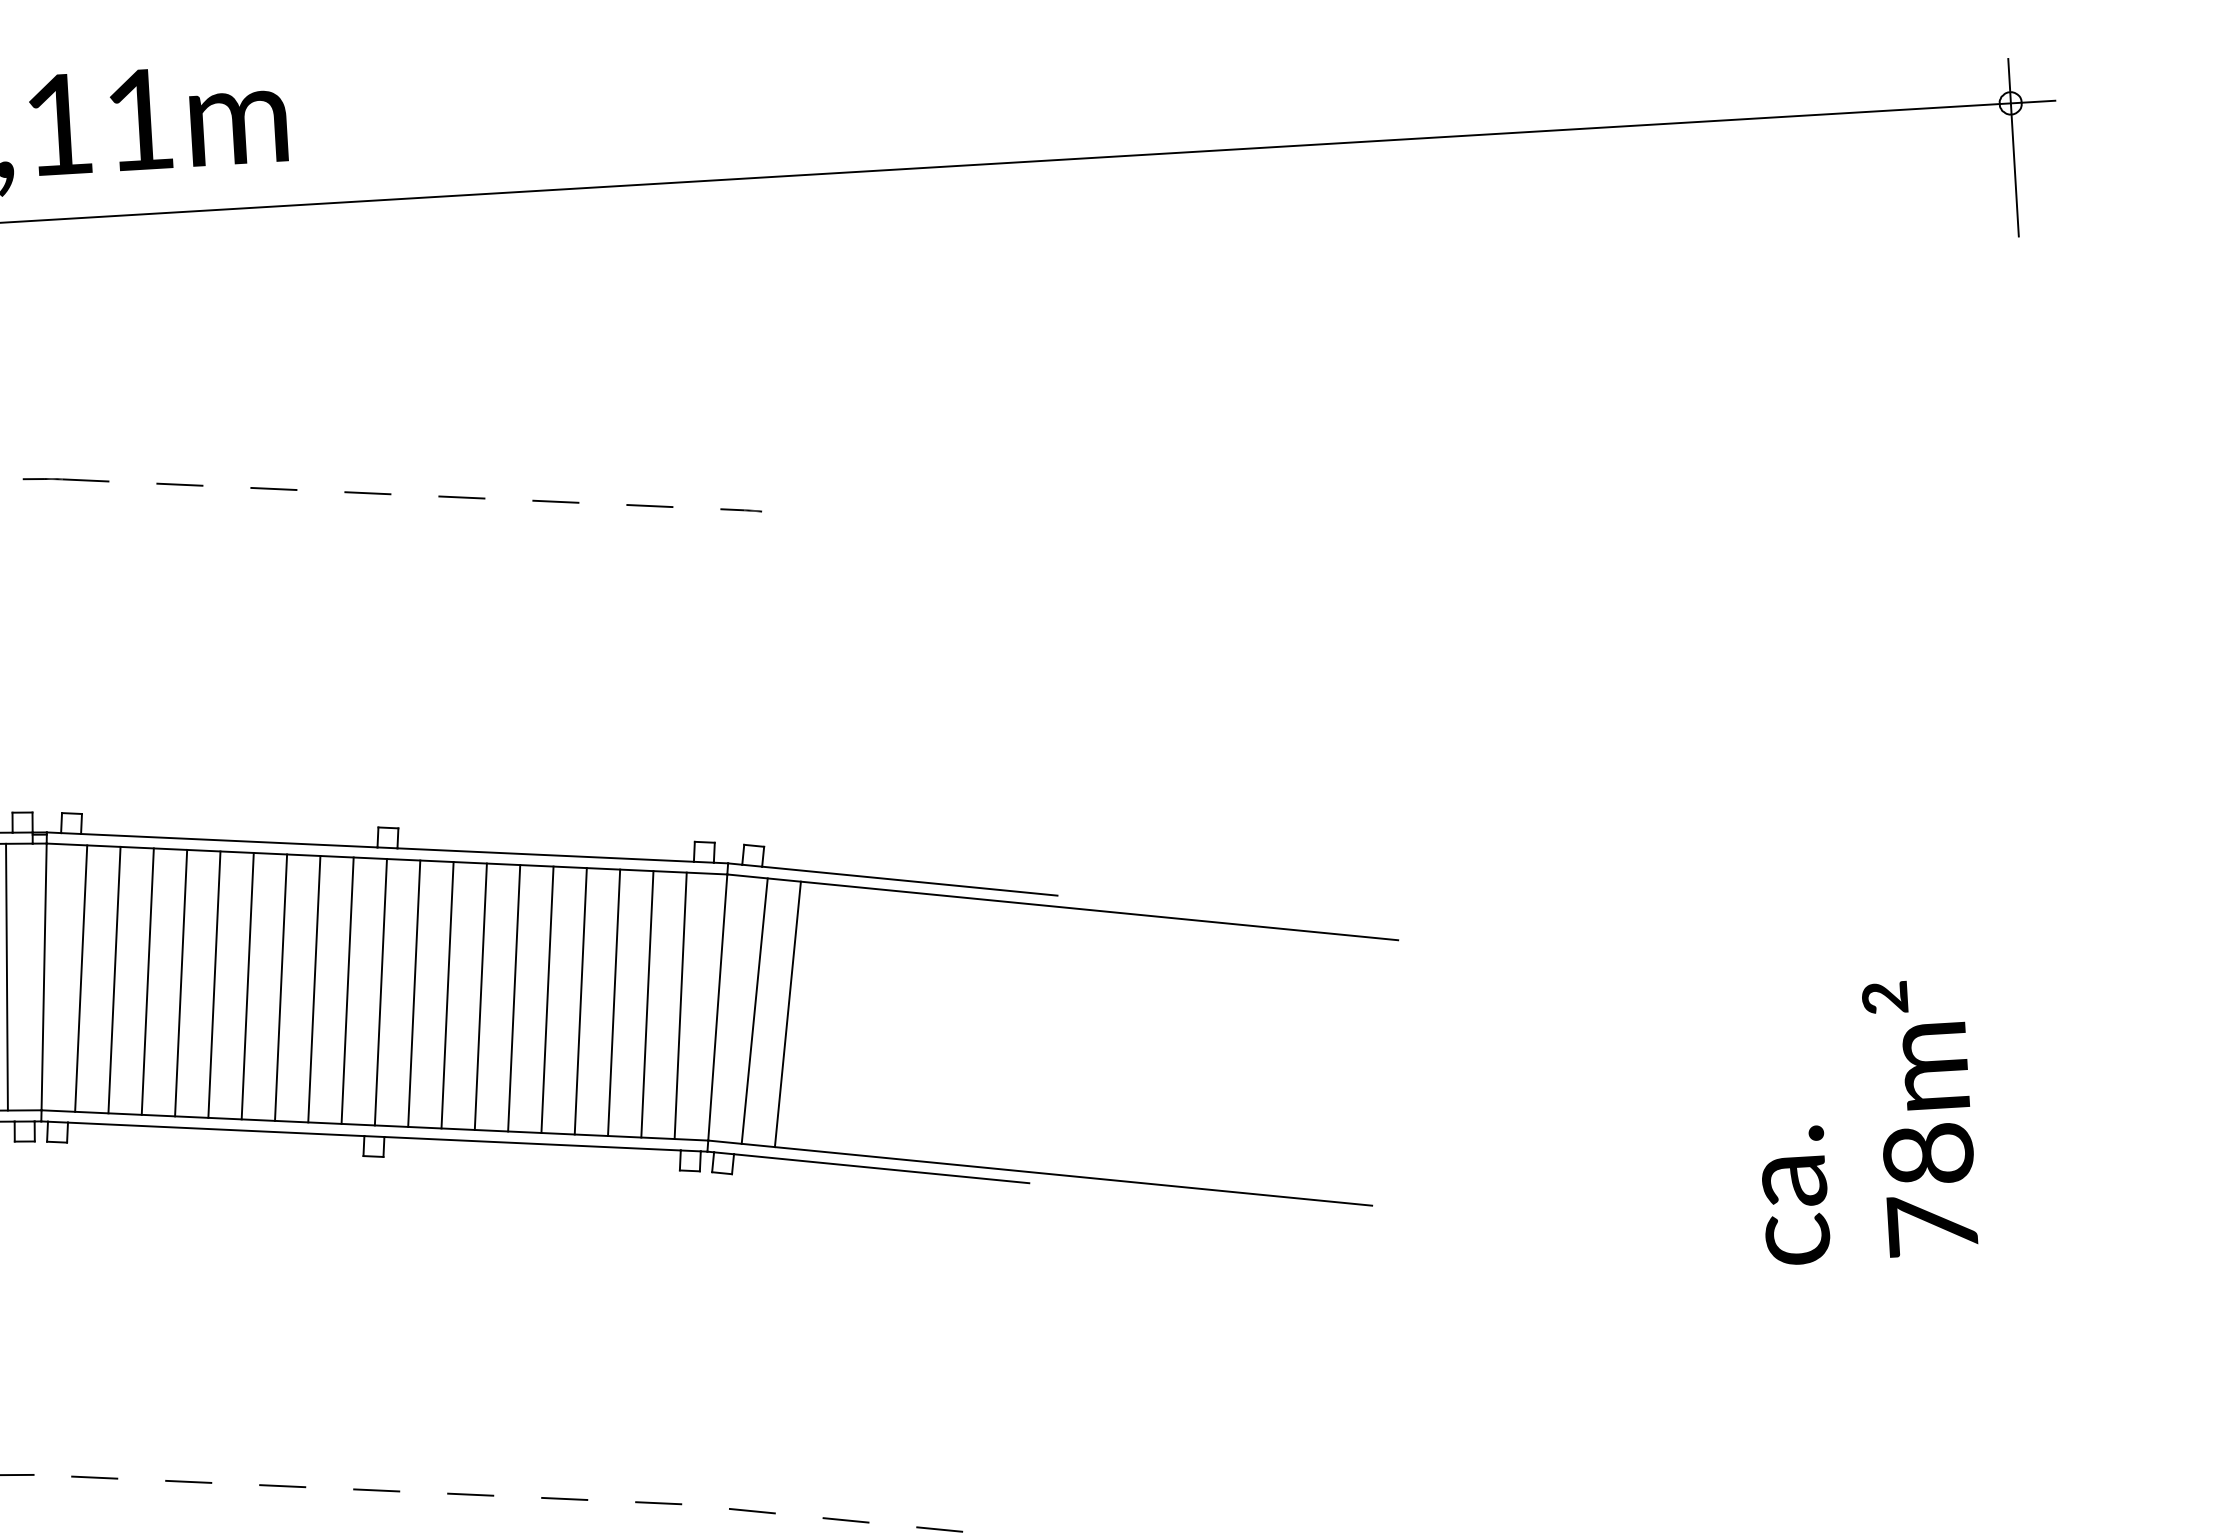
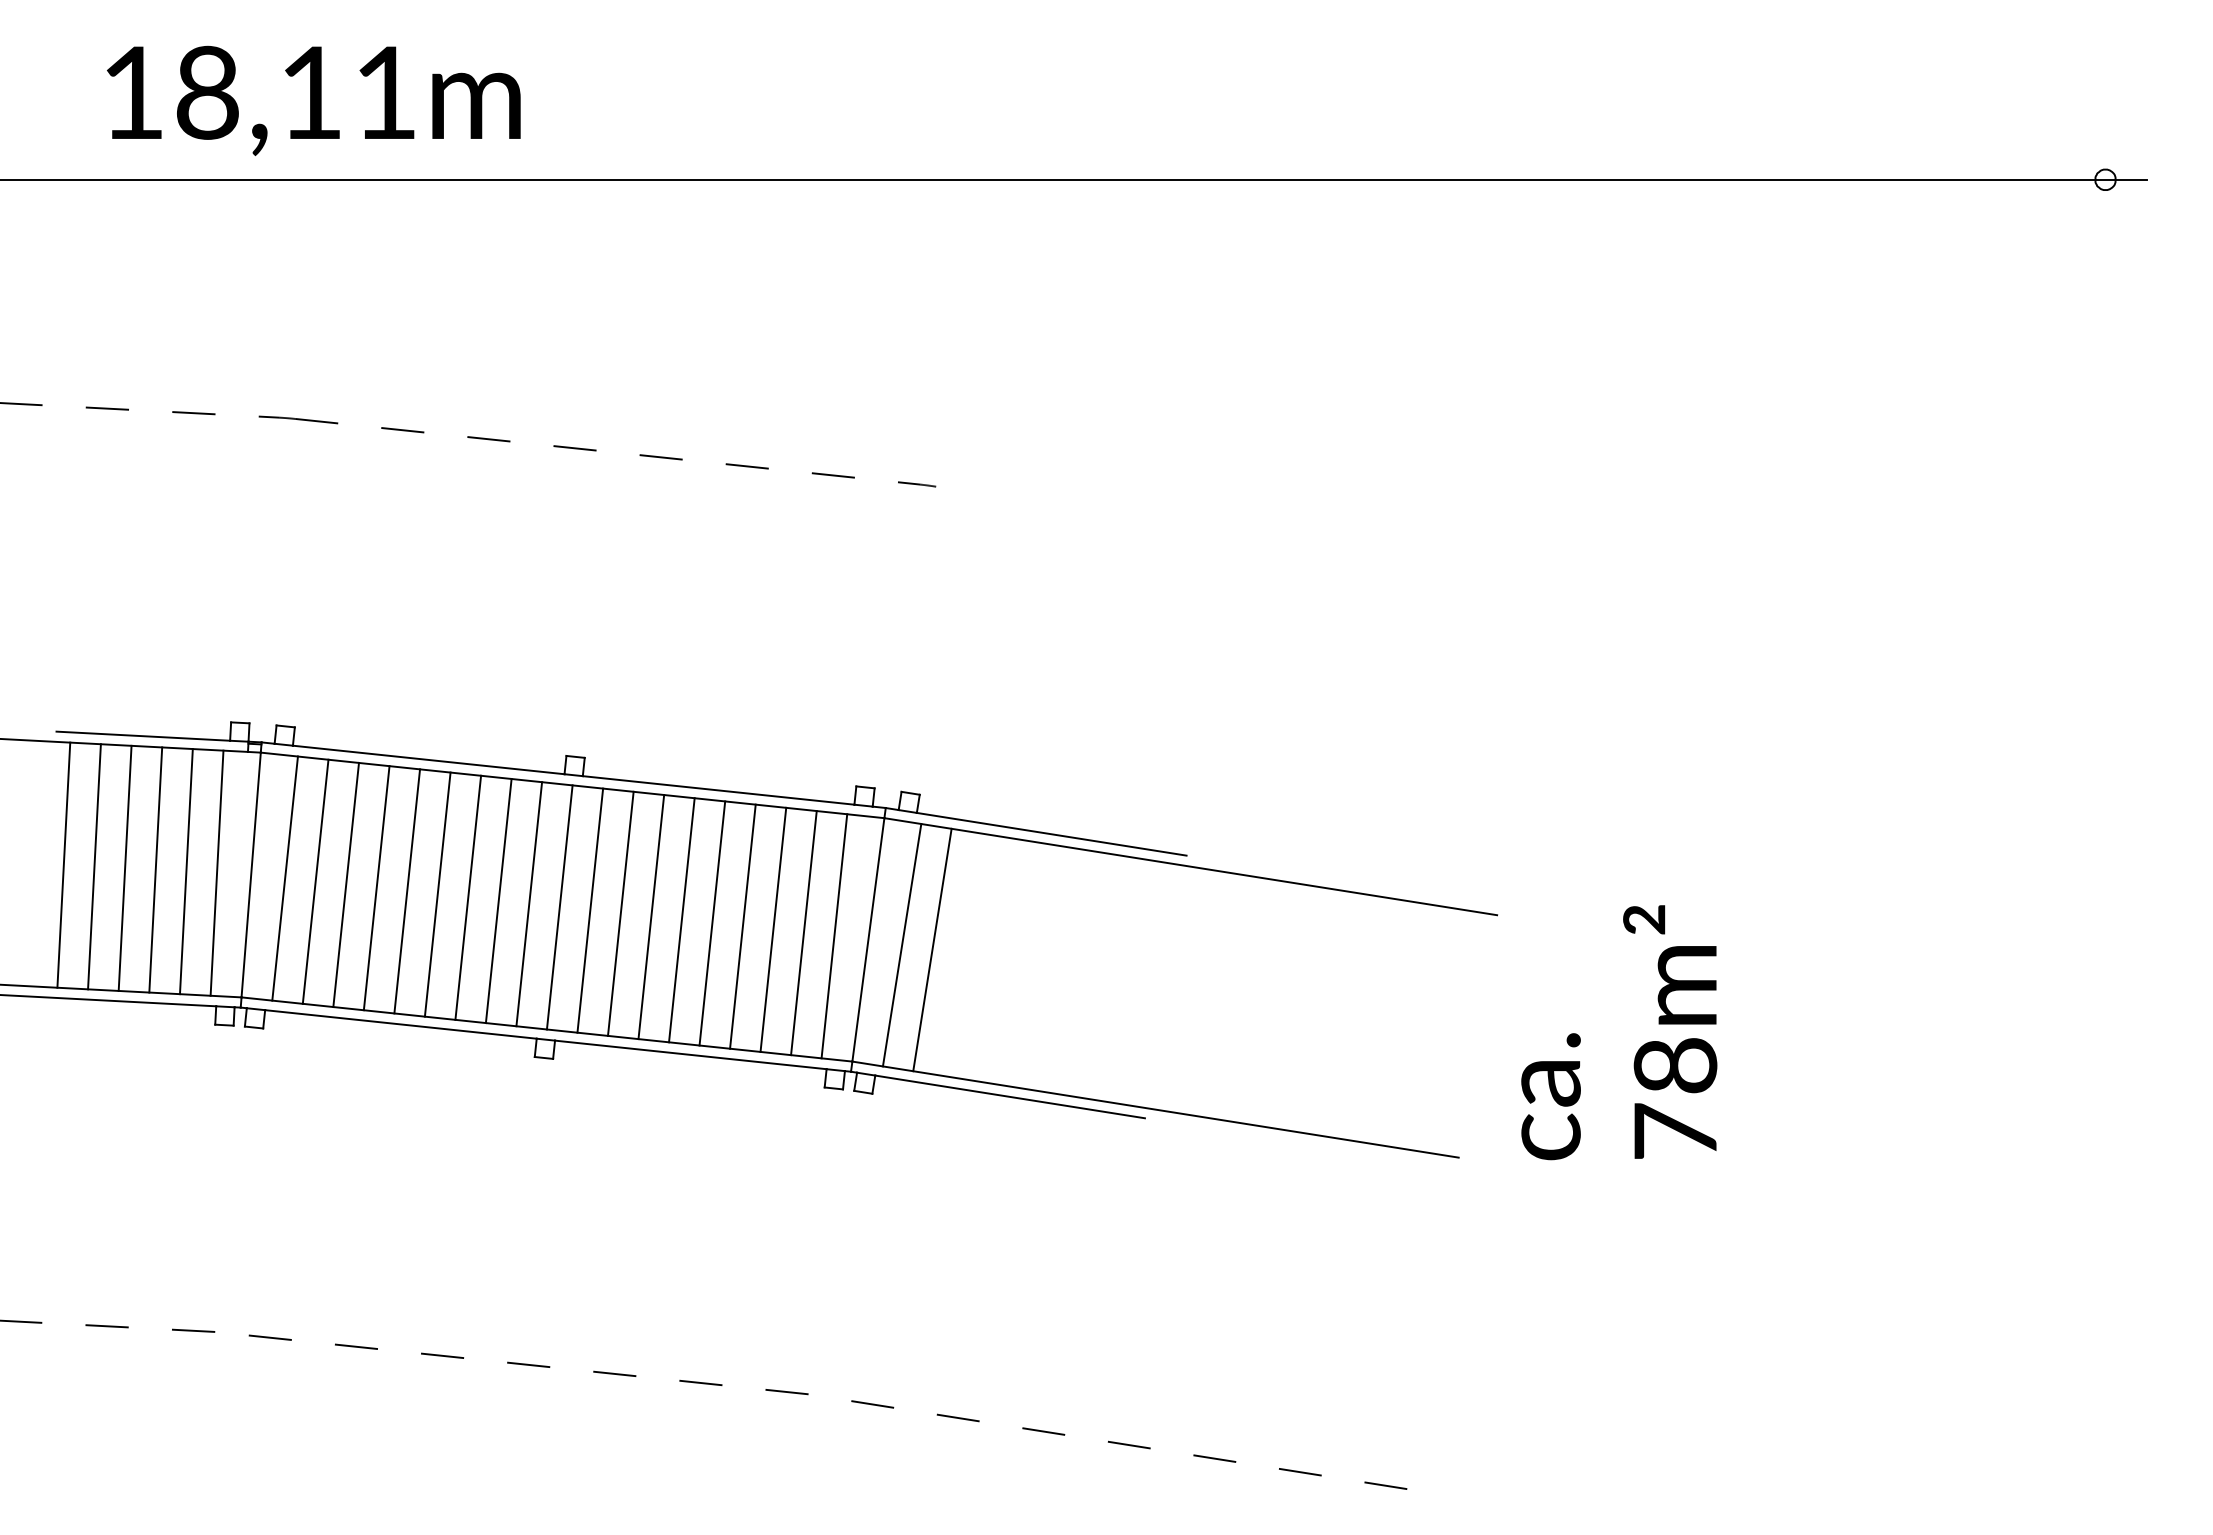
line: (2013, 147) -> (2105, 220), removed
text: (1865, 1121) -> (1619, 1032), moved

